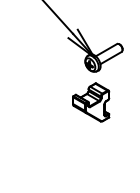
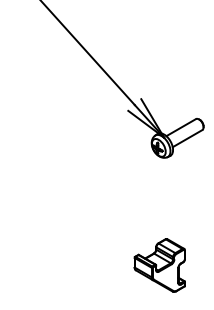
part: (90, 102) -> (159, 265), moved

